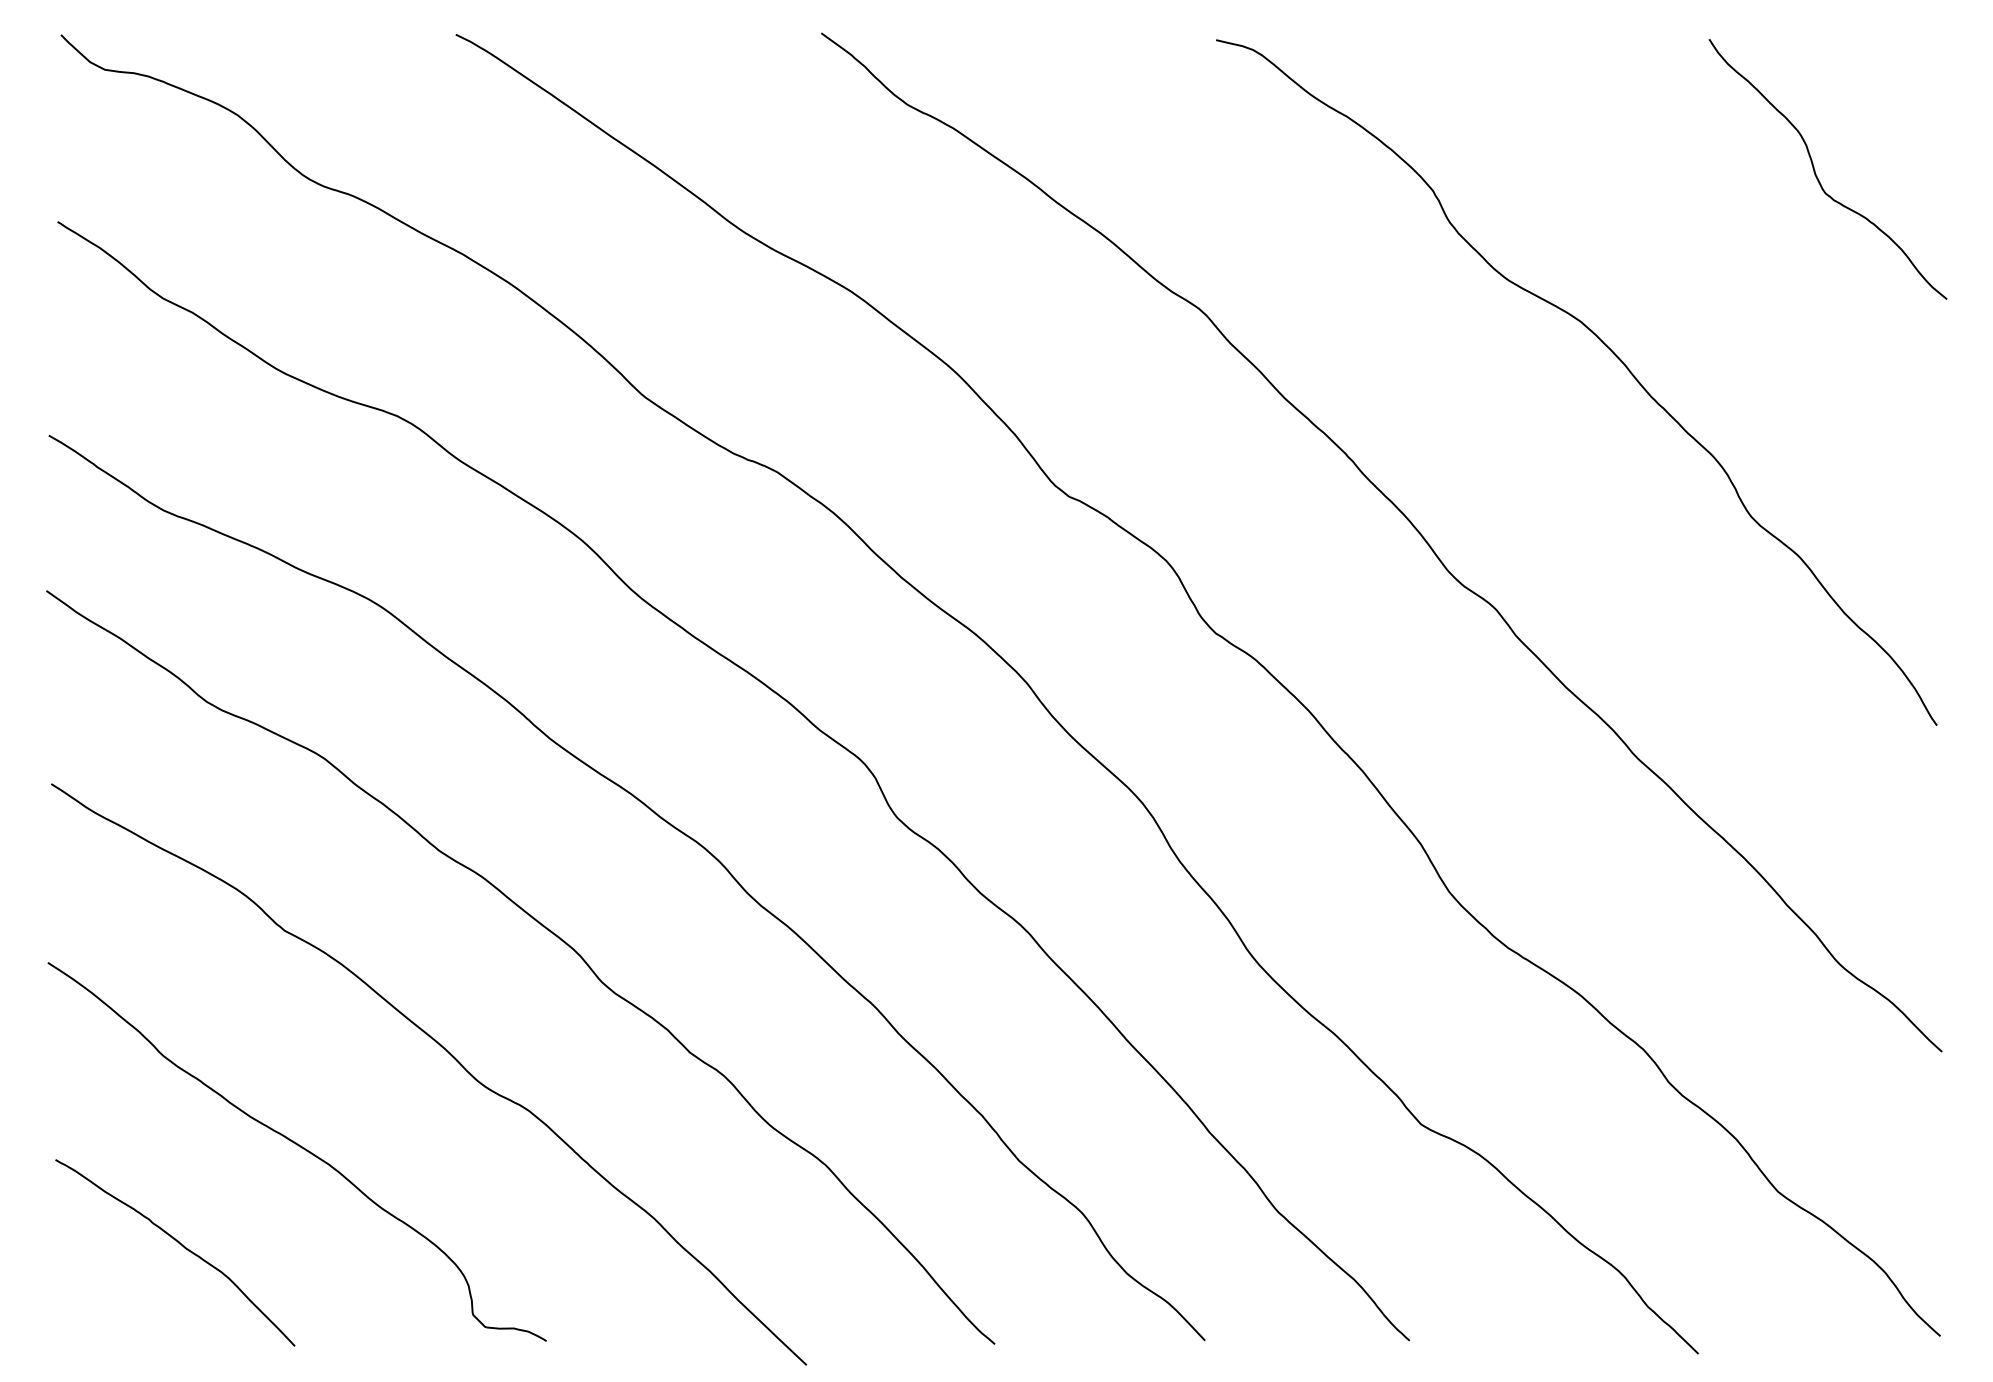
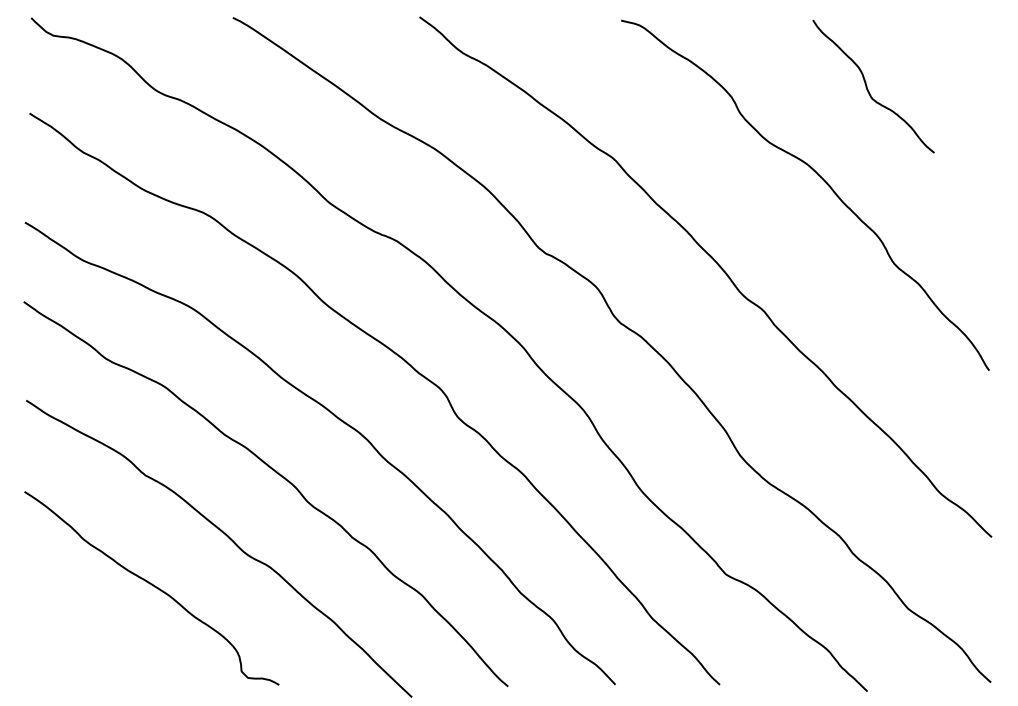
curve: (1817, 175) -> (868, 89), moved
curve: (177, 1244) -> (90, 635), removed

